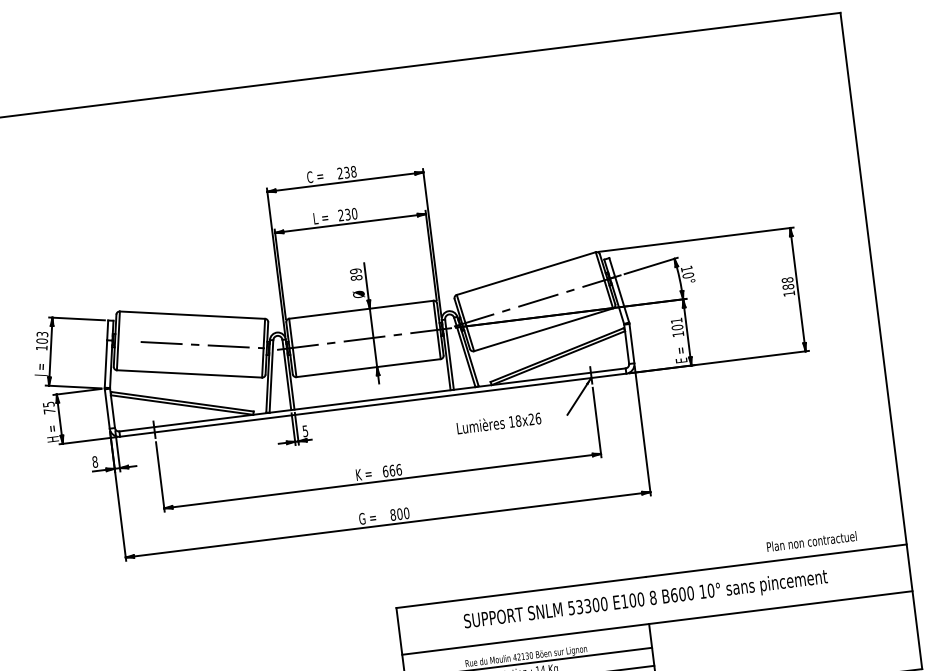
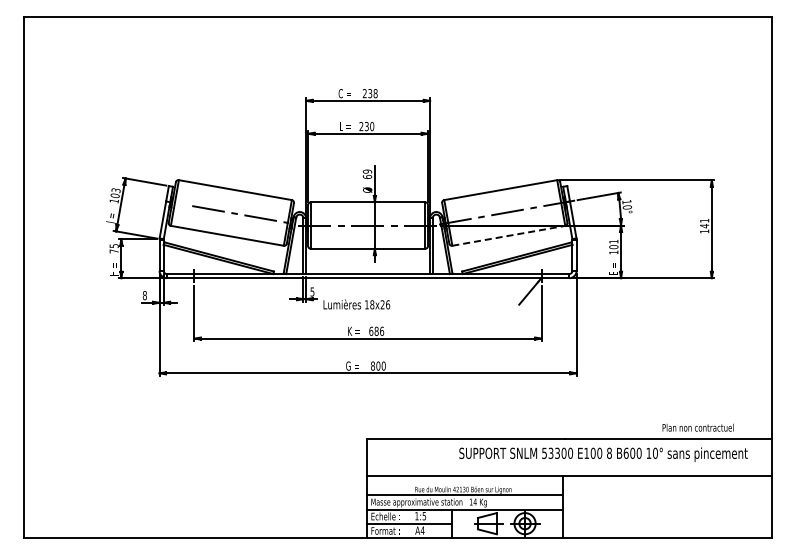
text: (356, 278) -> (367, 177), 89 -> 69
text: (787, 283) -> (704, 223), 188 -> 141
line: (544, 329) -> (509, 235), solid -> dashed
text: (498, 423) -> (356, 304), moved
text: (391, 469) -> (376, 330), 666 -> 686
text: (645, 600) -> (603, 454), moved

